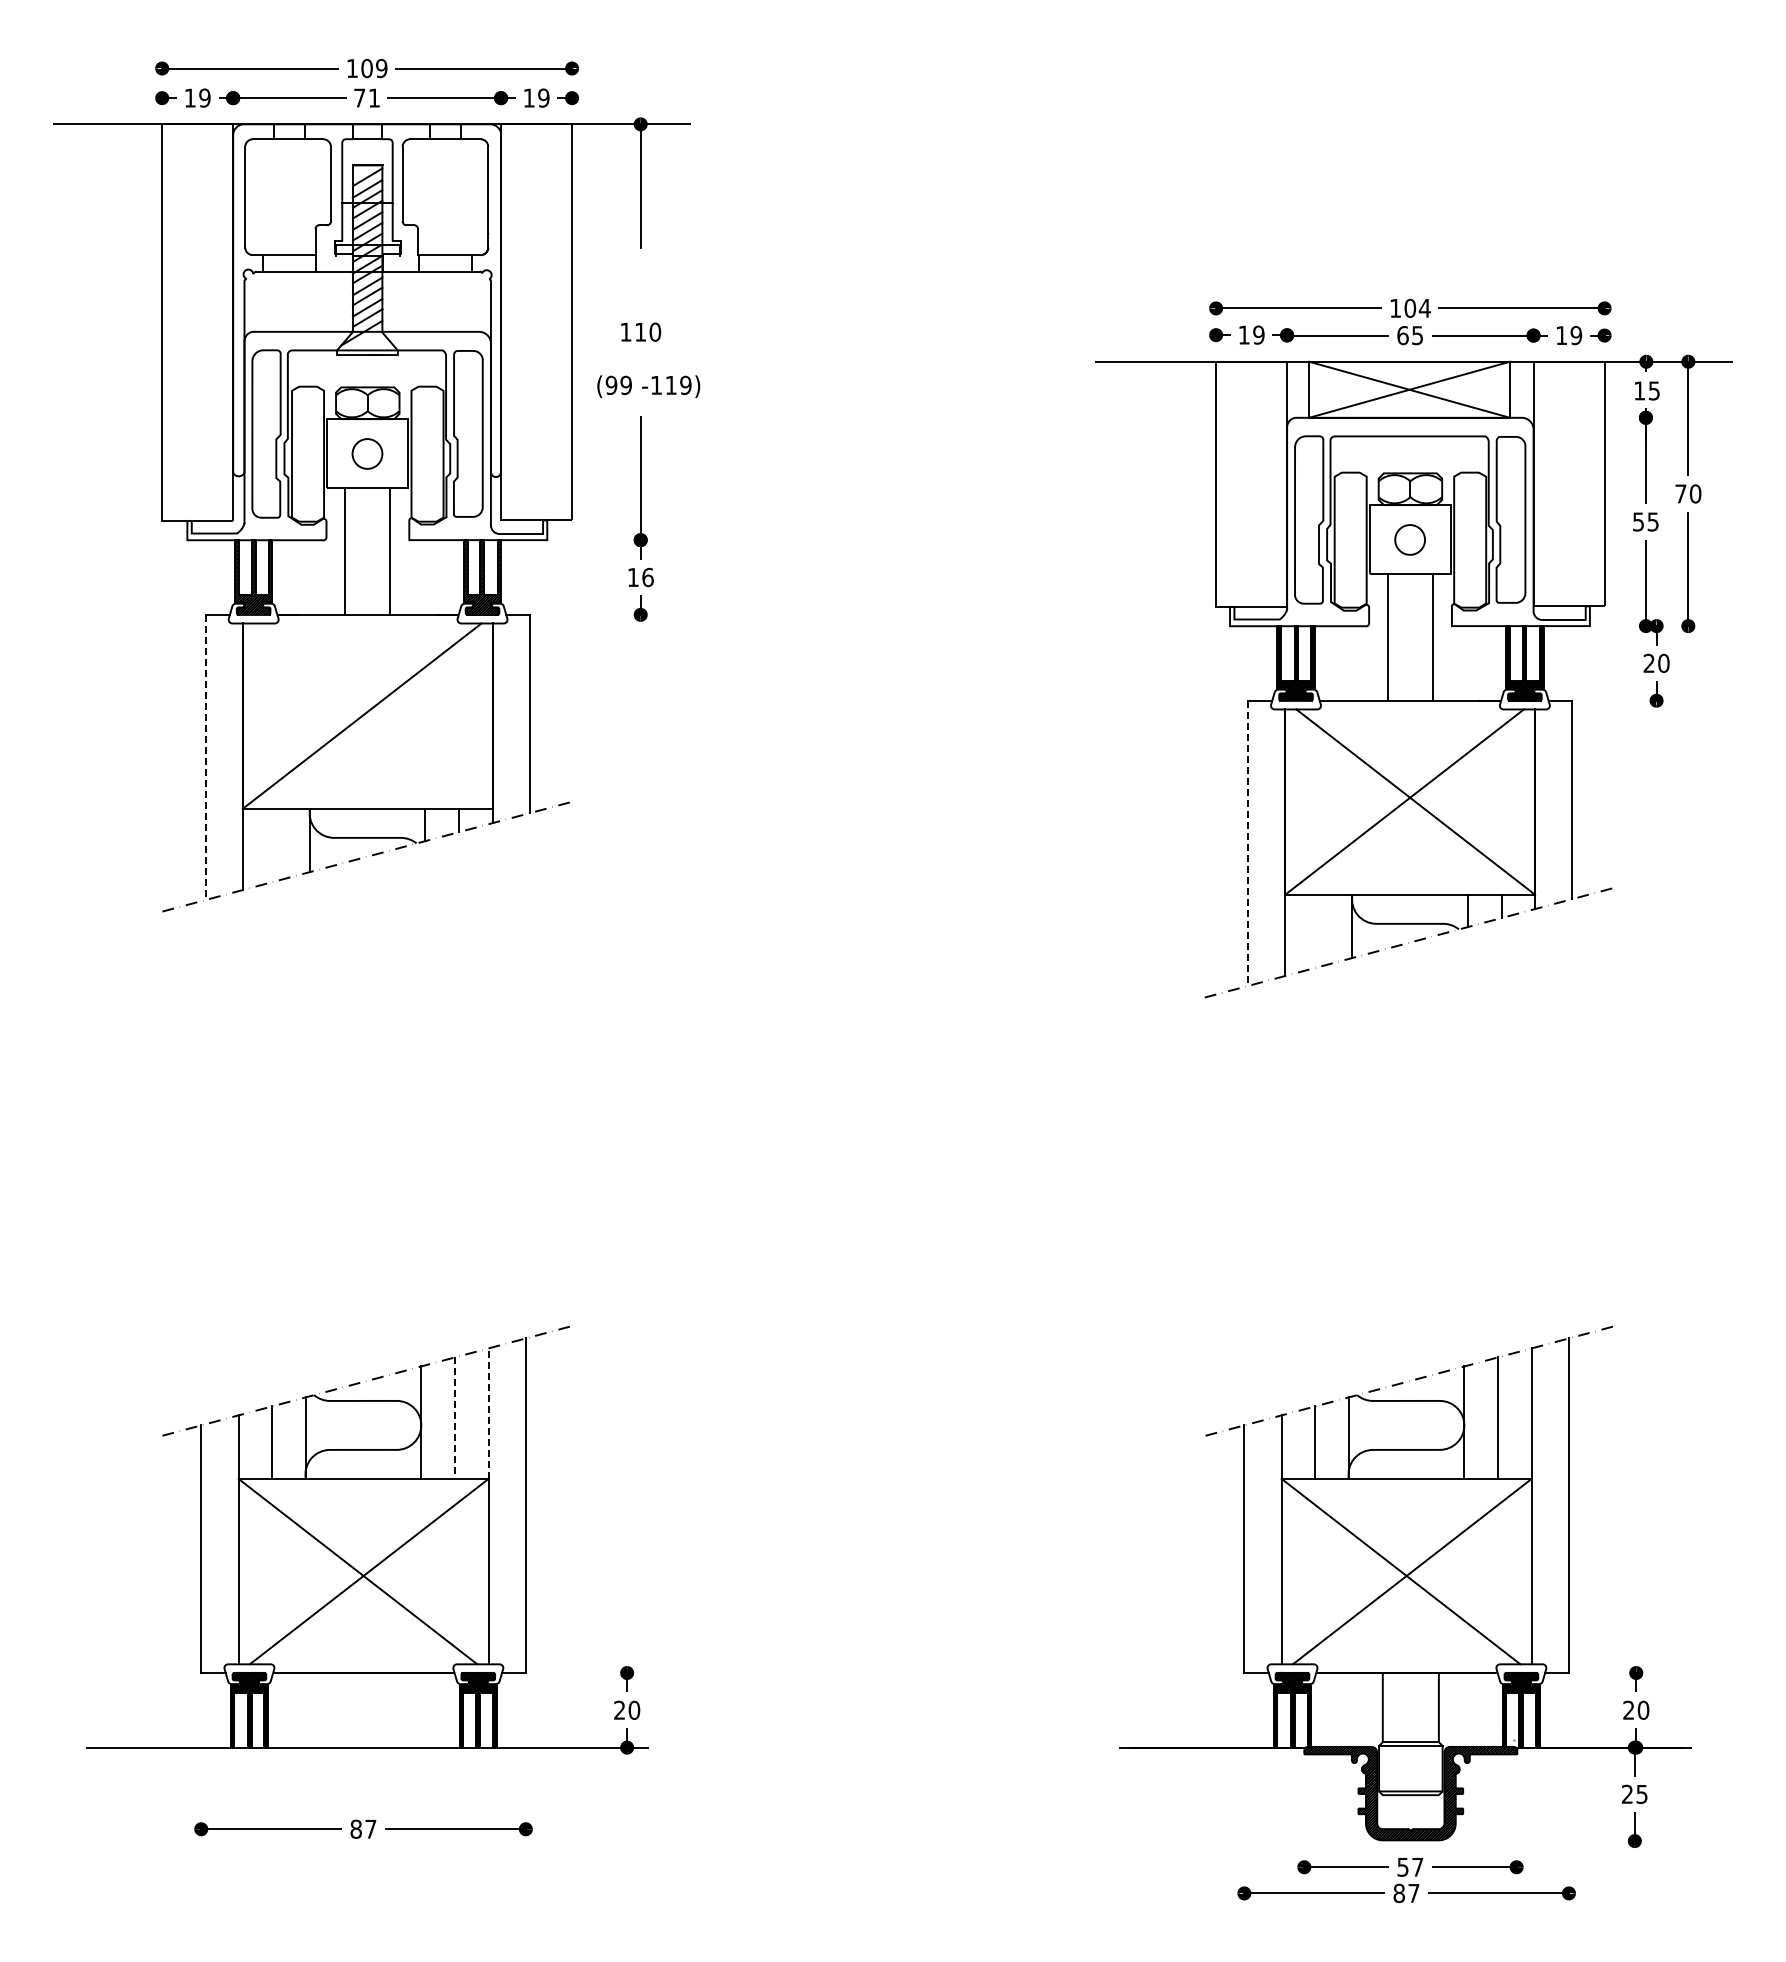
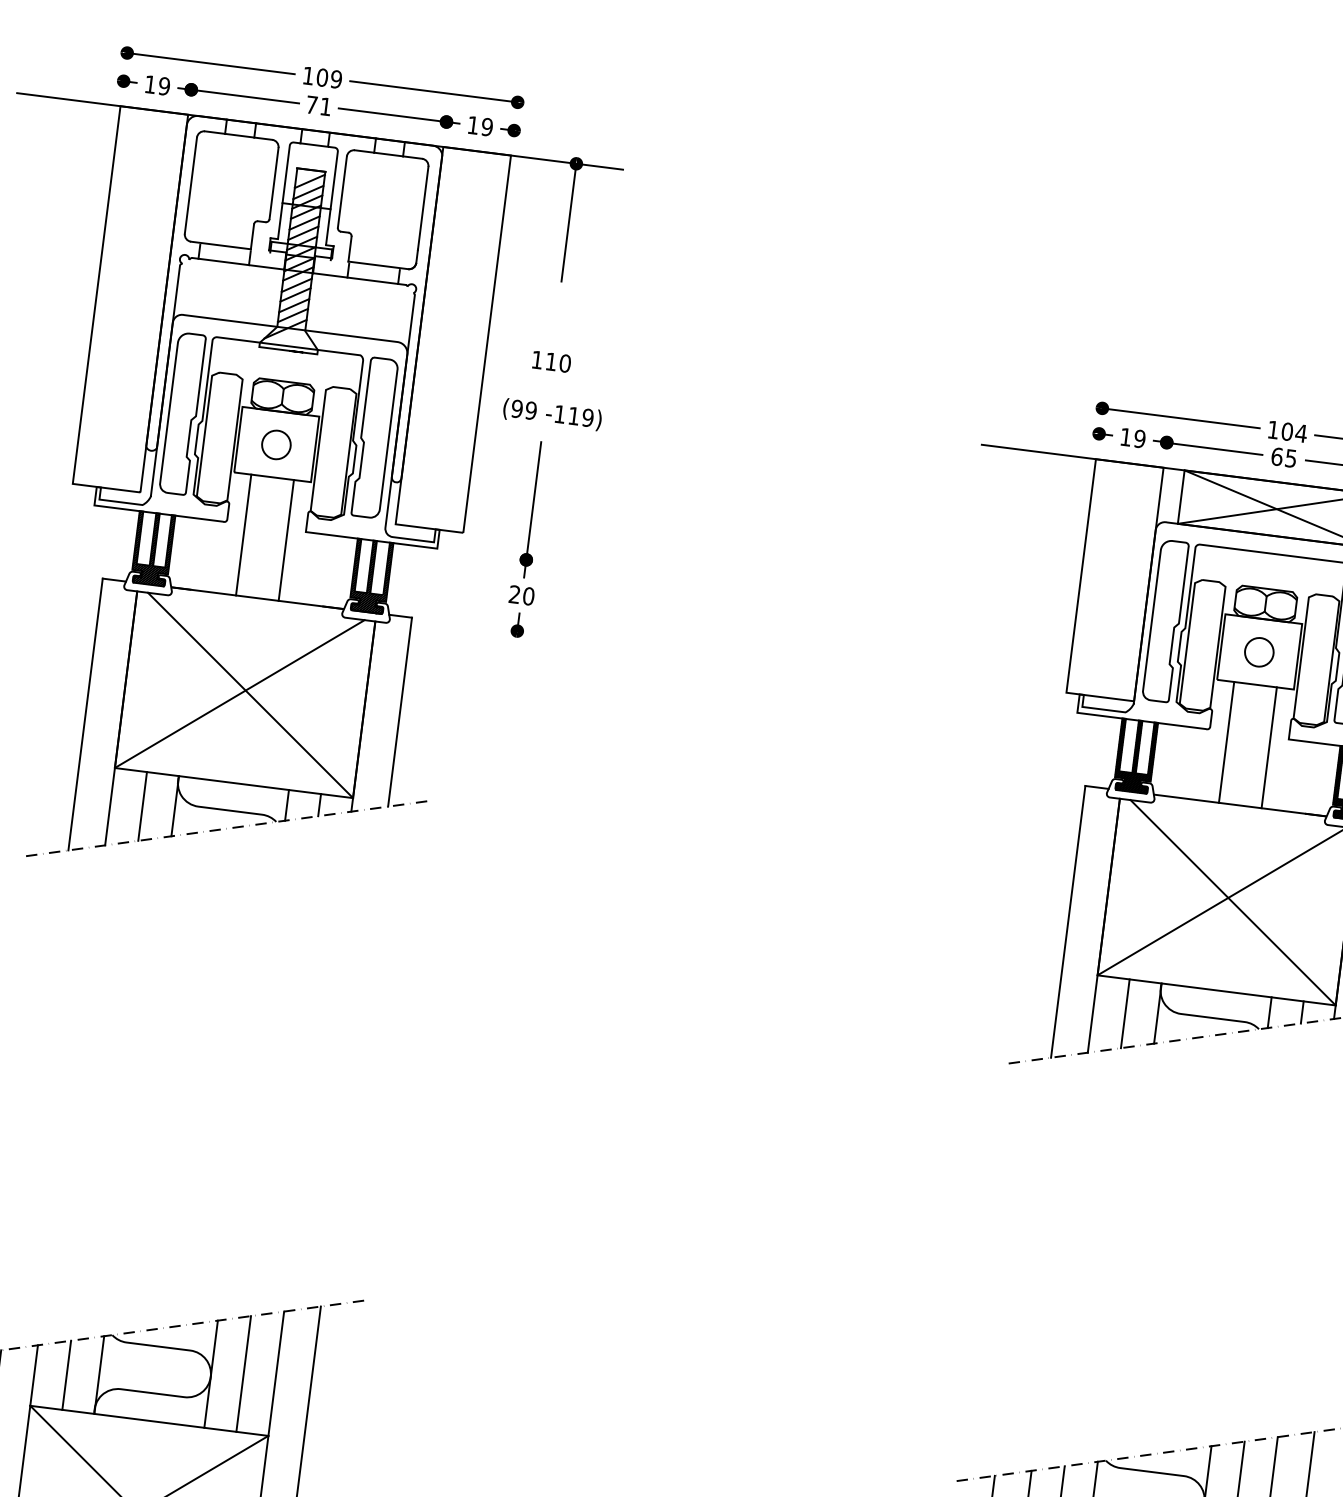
text: (640, 576) -> (521, 594), 16 -> 20
line: (373, 715) -> (250, 694), added
line: (205, 757) -> (85, 714), dashed -> solid
line: (1247, 843) -> (1067, 921), dashed -> solid
line: (276, 844) -> (142, 806), added
line: (1318, 930) -> (1125, 1013), added
line: (488, 1413) -> (276, 1373), dashed -> solid
line: (454, 1418) -> (243, 1374), dashed -> solid

